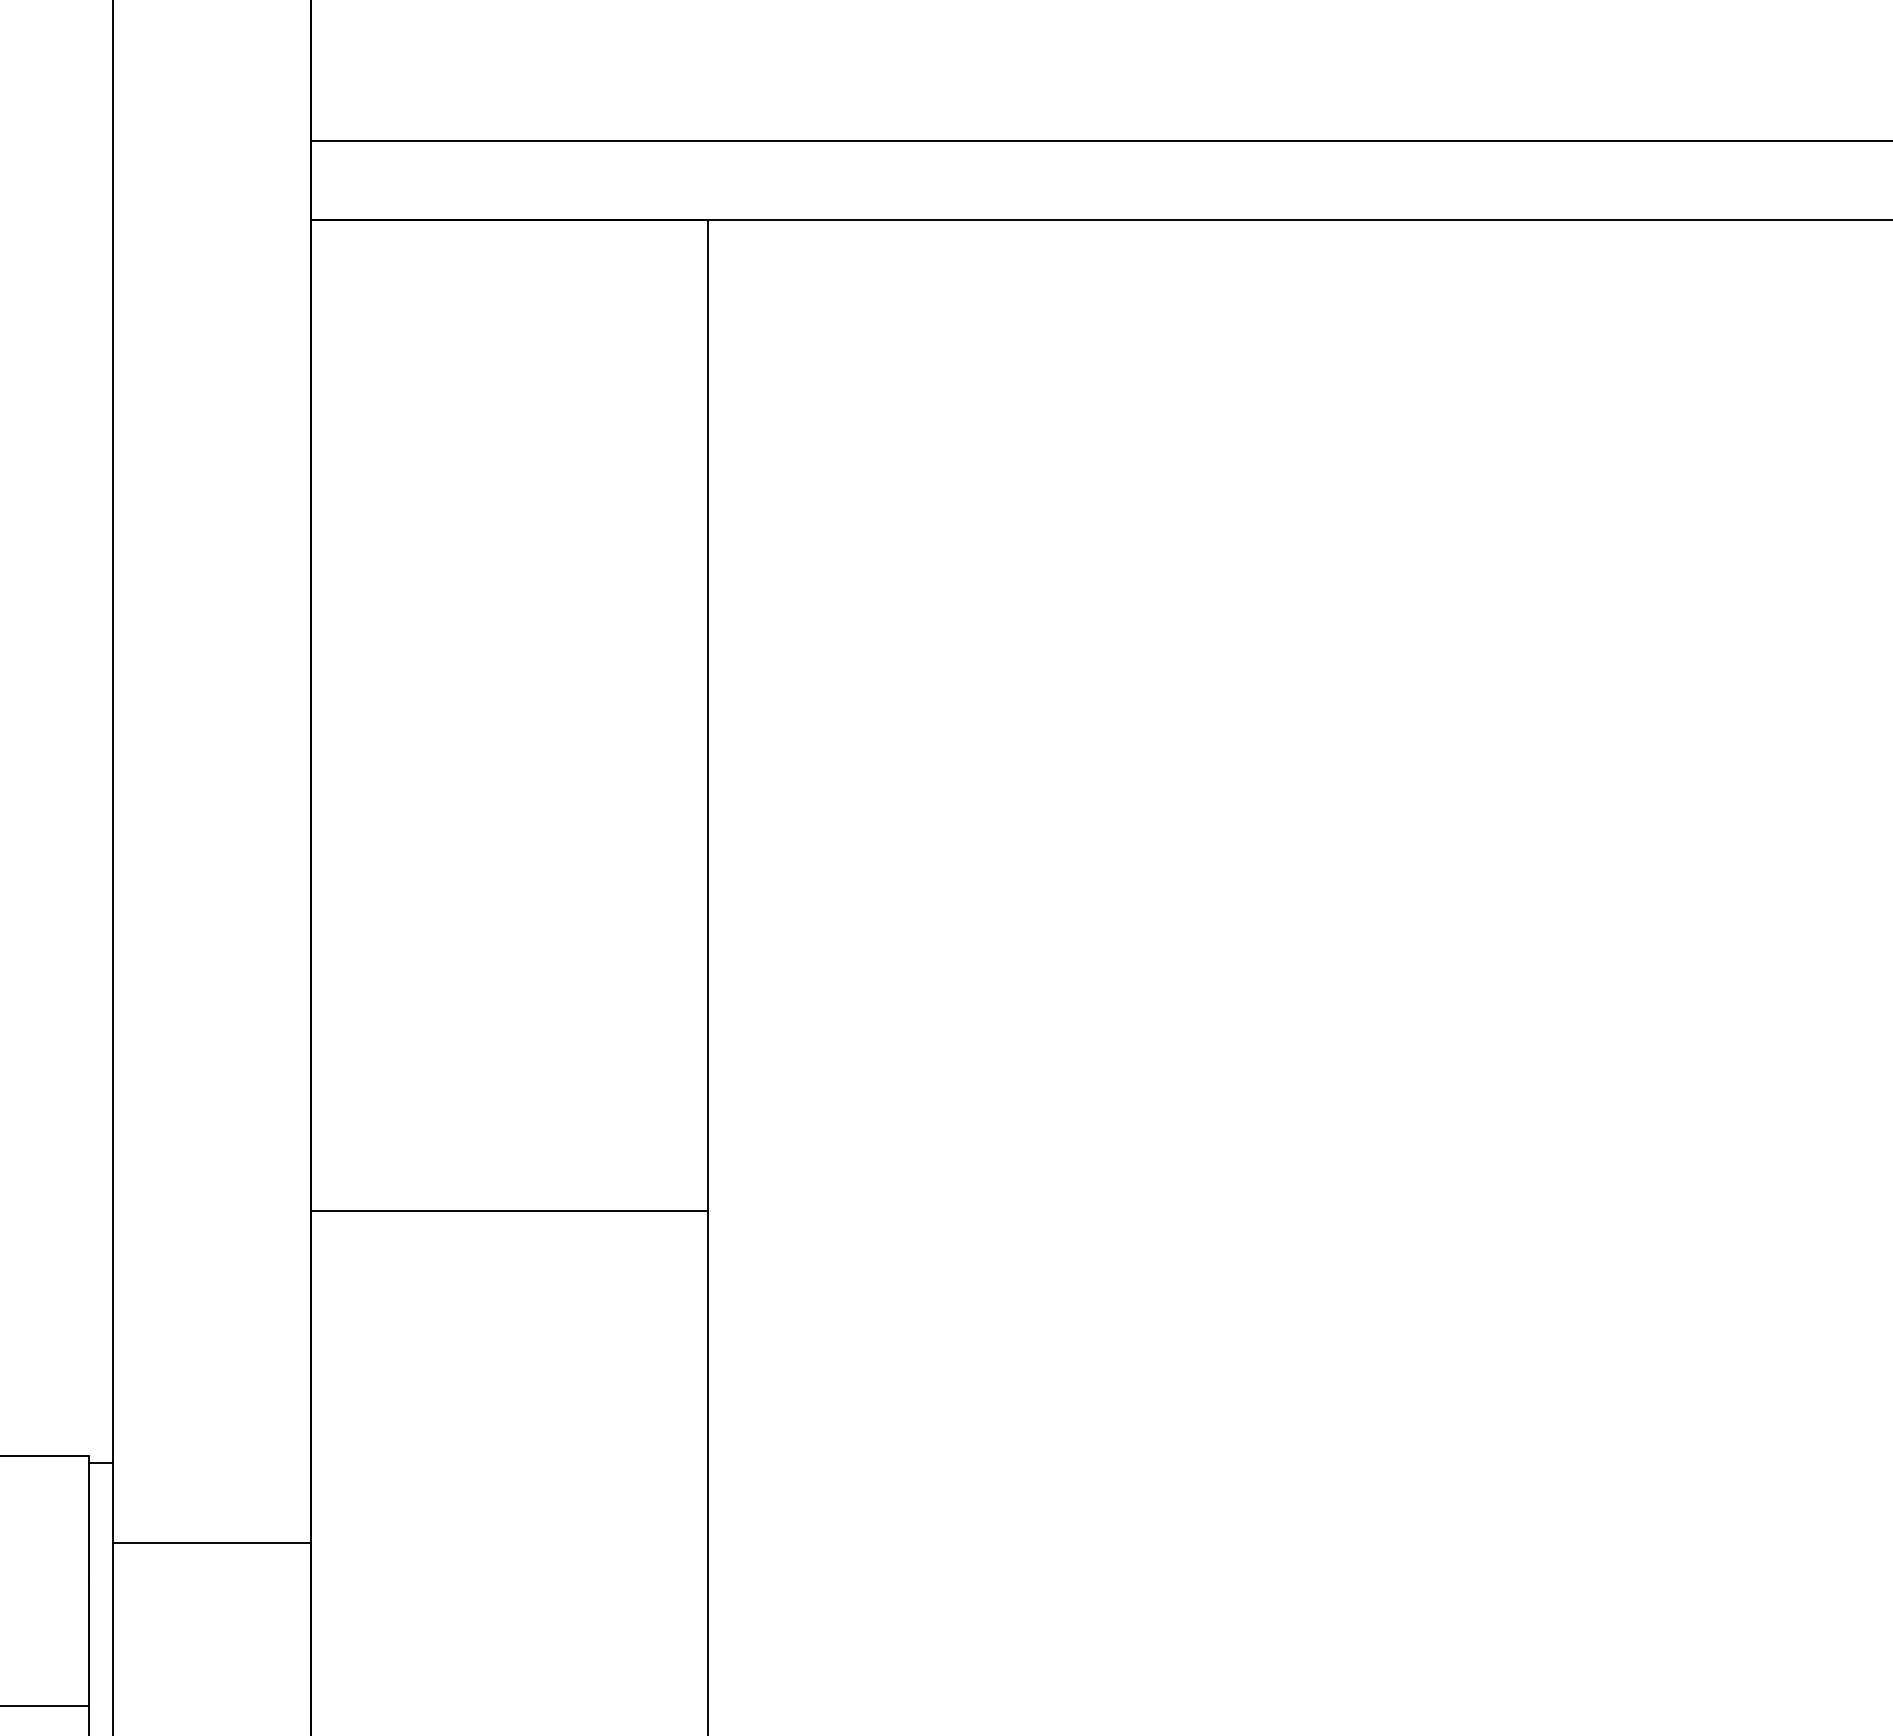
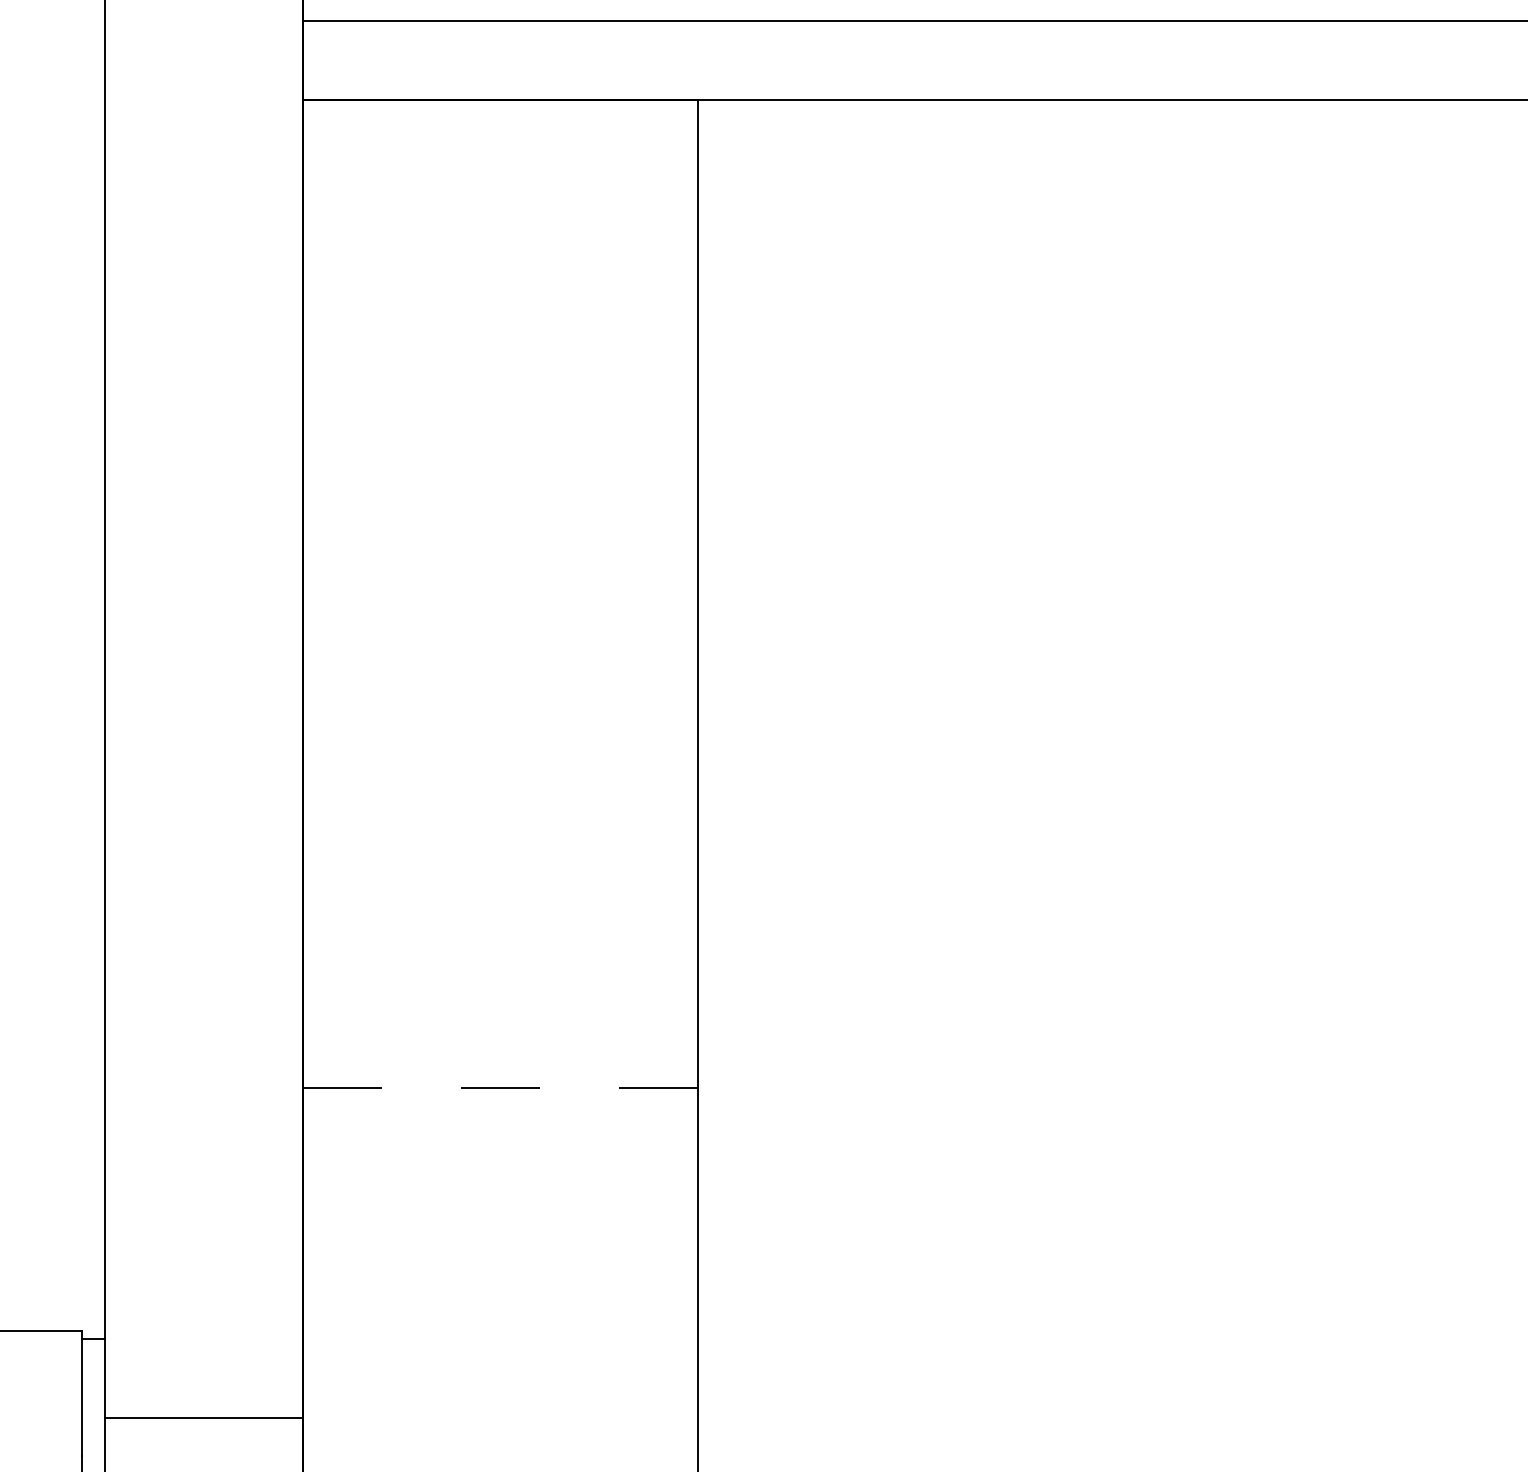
line: (509, 1211) -> (500, 1088), solid -> dashed

